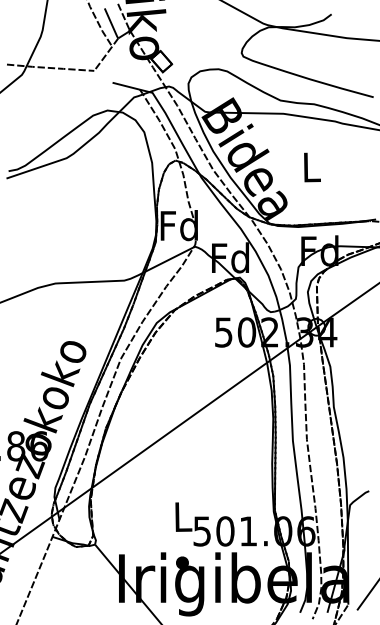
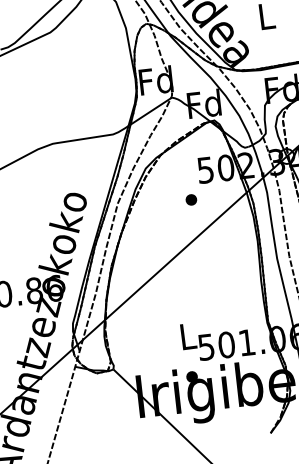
part: (203, 363) -> (190, 199), added

